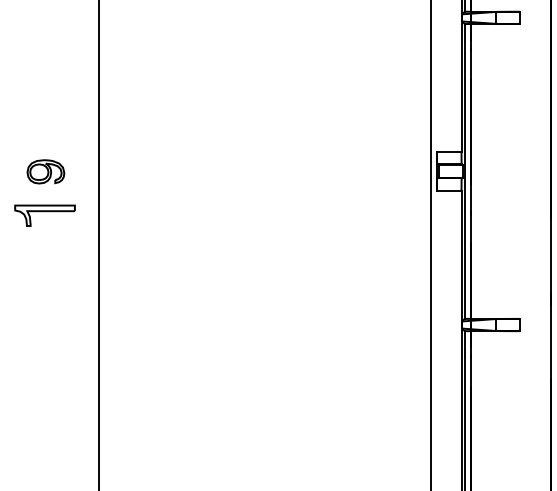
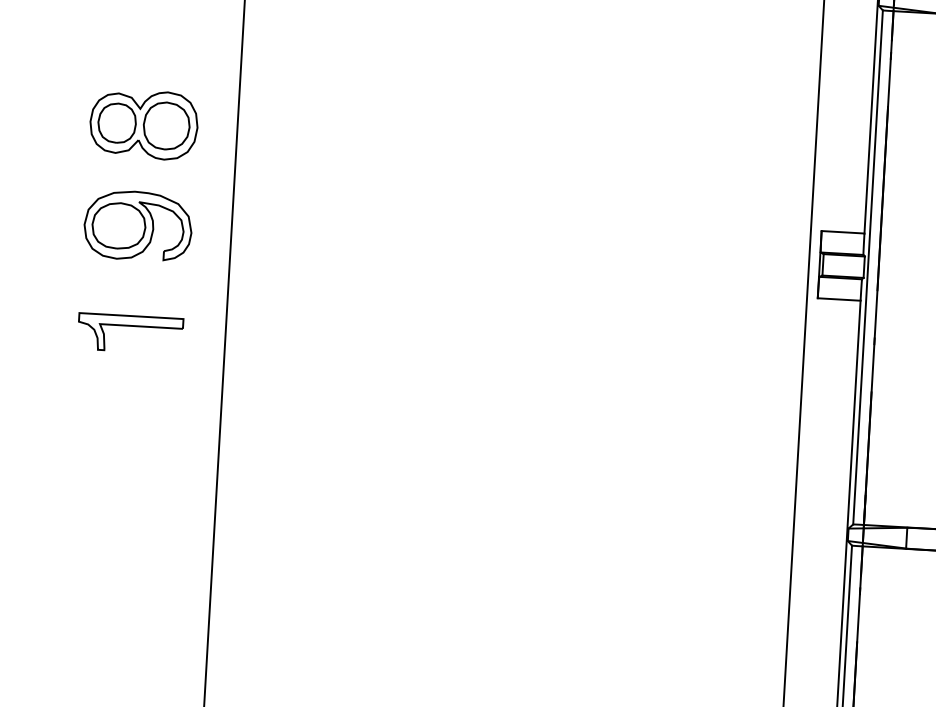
part: (45, 113) -> (143, 124), added
part: (45, 171) -> (137, 225), size x1.67
part: (44, 215) -> (129, 333), moved

